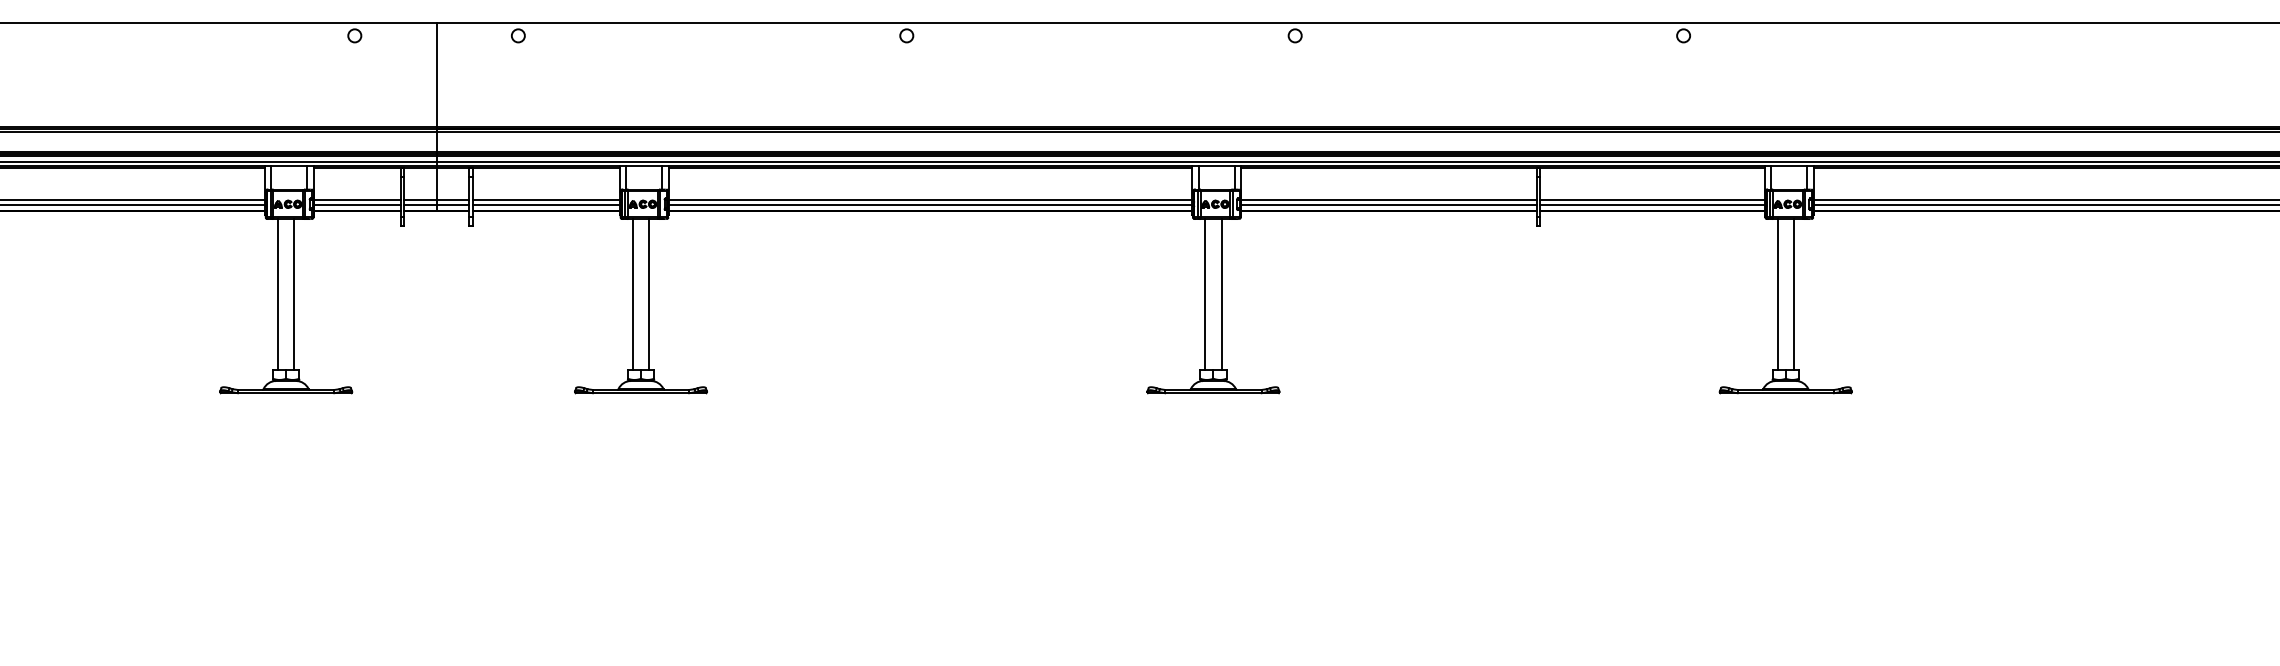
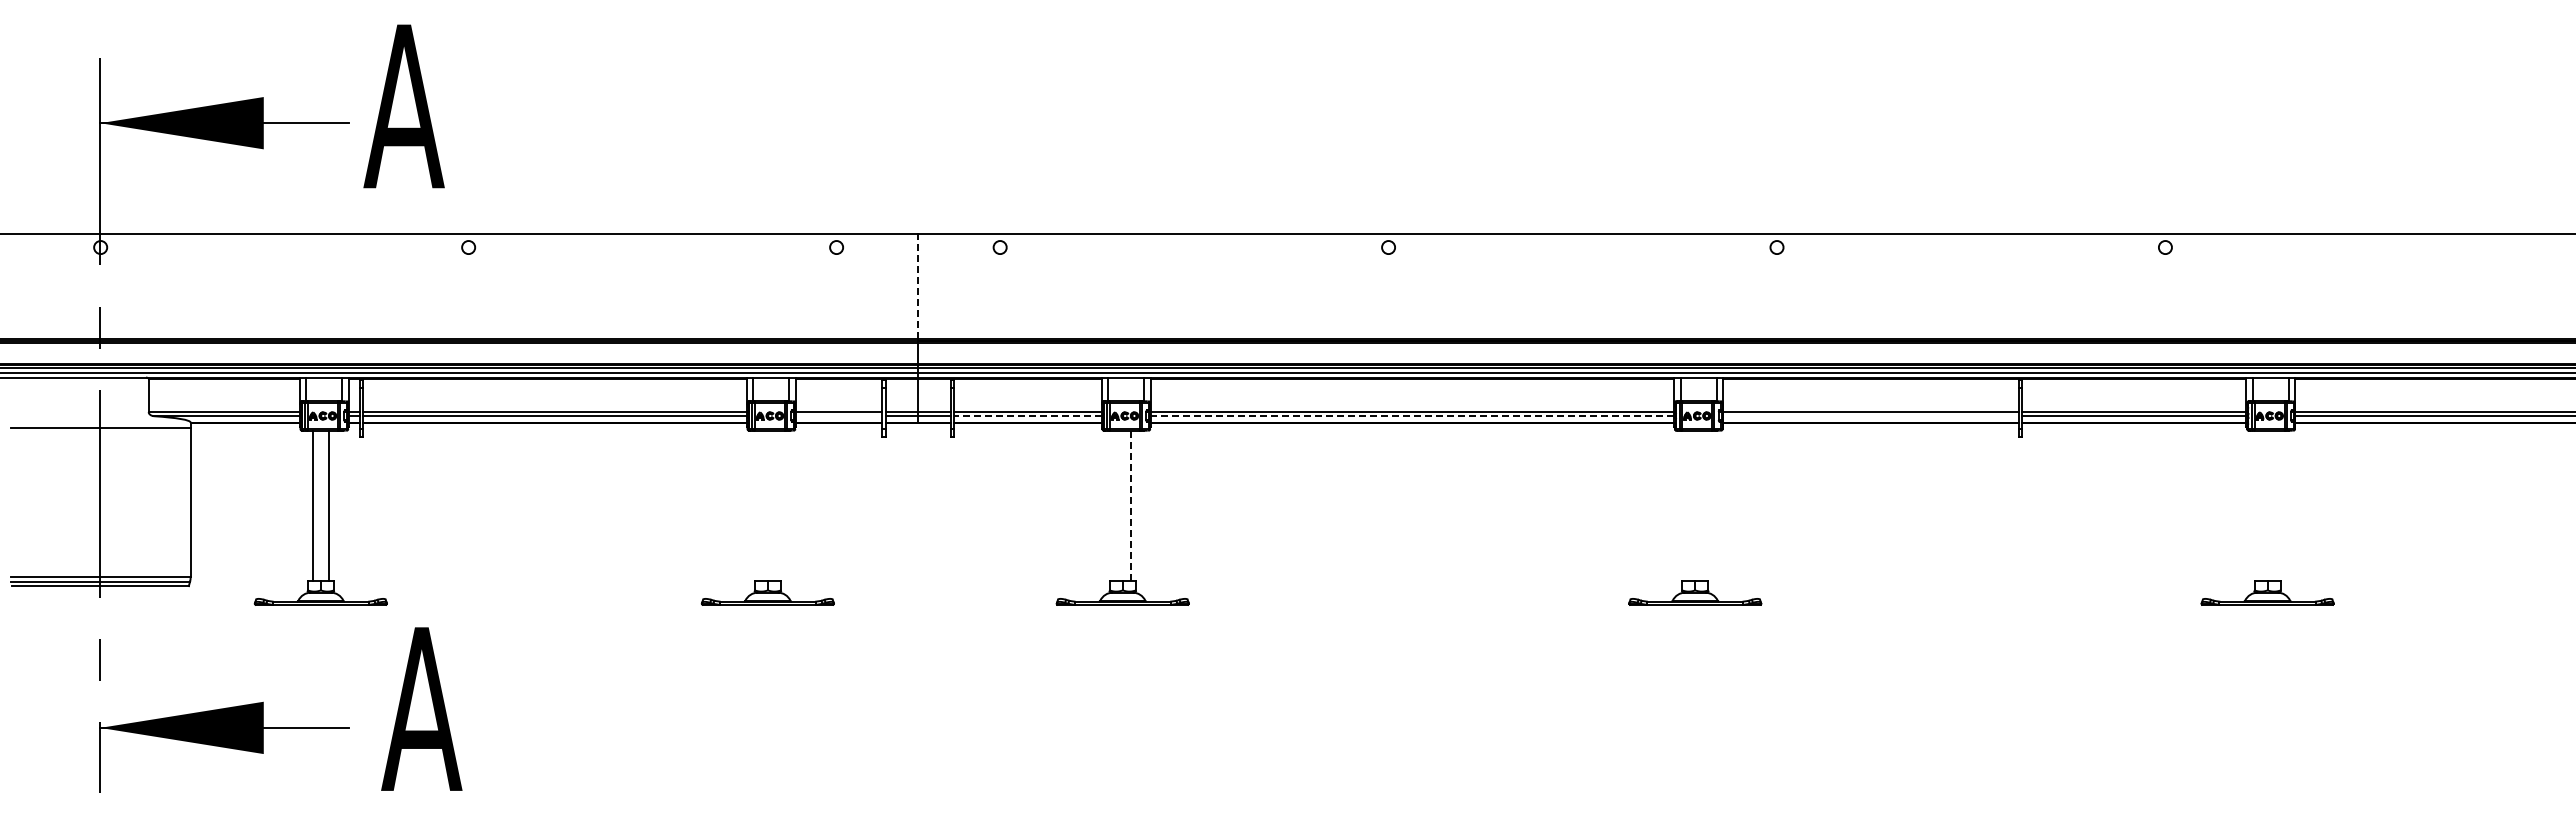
line: (436, 74) -> (918, 286), solid -> dashed
line: (356, 204) -> (838, 416), removed
line: (545, 204) -> (1027, 416), solid -> dashed
line: (930, 204) -> (1412, 416), solid -> dashed
line: (1388, 204) -> (1870, 416), removed
line: (277, 293) -> (759, 505), removed
line: (294, 293) -> (776, 505), removed
line: (632, 293) -> (1114, 505), removed
line: (649, 293) -> (1131, 505), solid -> dashed
line: (1205, 293) -> (1687, 505), removed
line: (1221, 293) -> (1703, 505), removed
line: (1777, 293) -> (2259, 505), removed
line: (1793, 293) -> (2275, 505), removed

